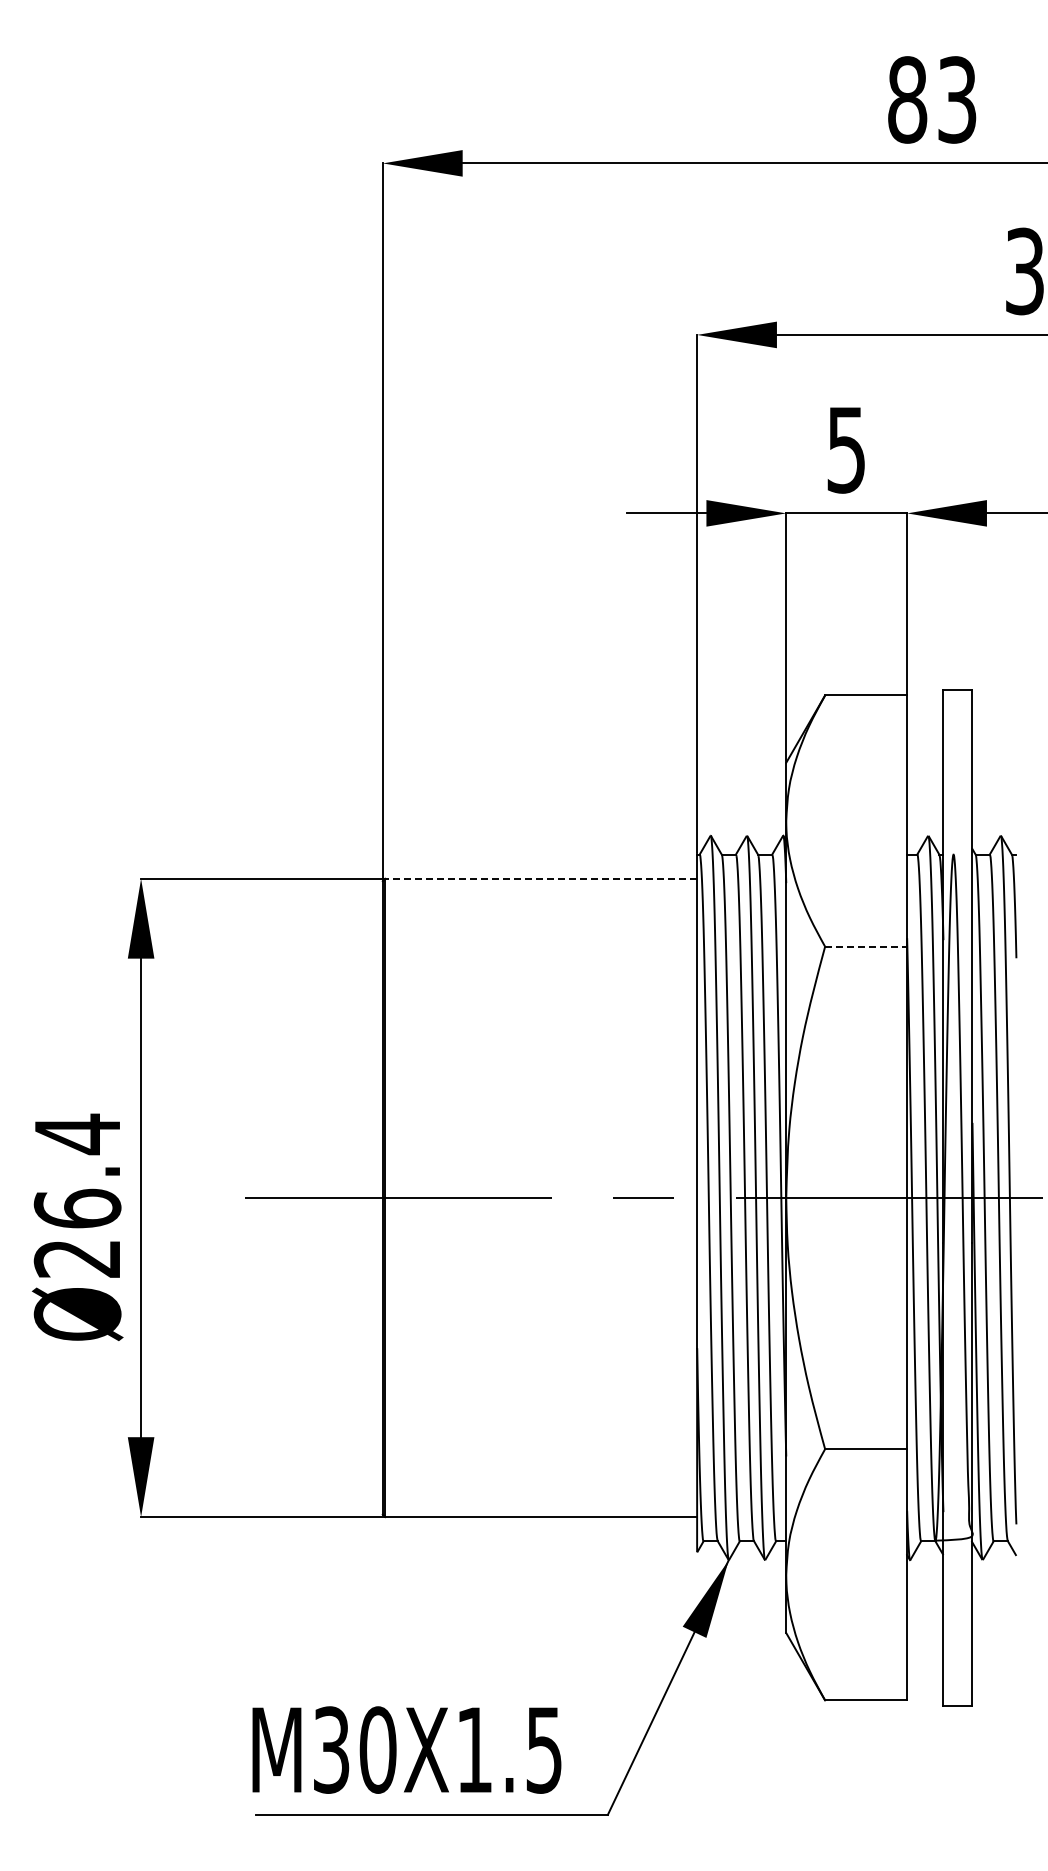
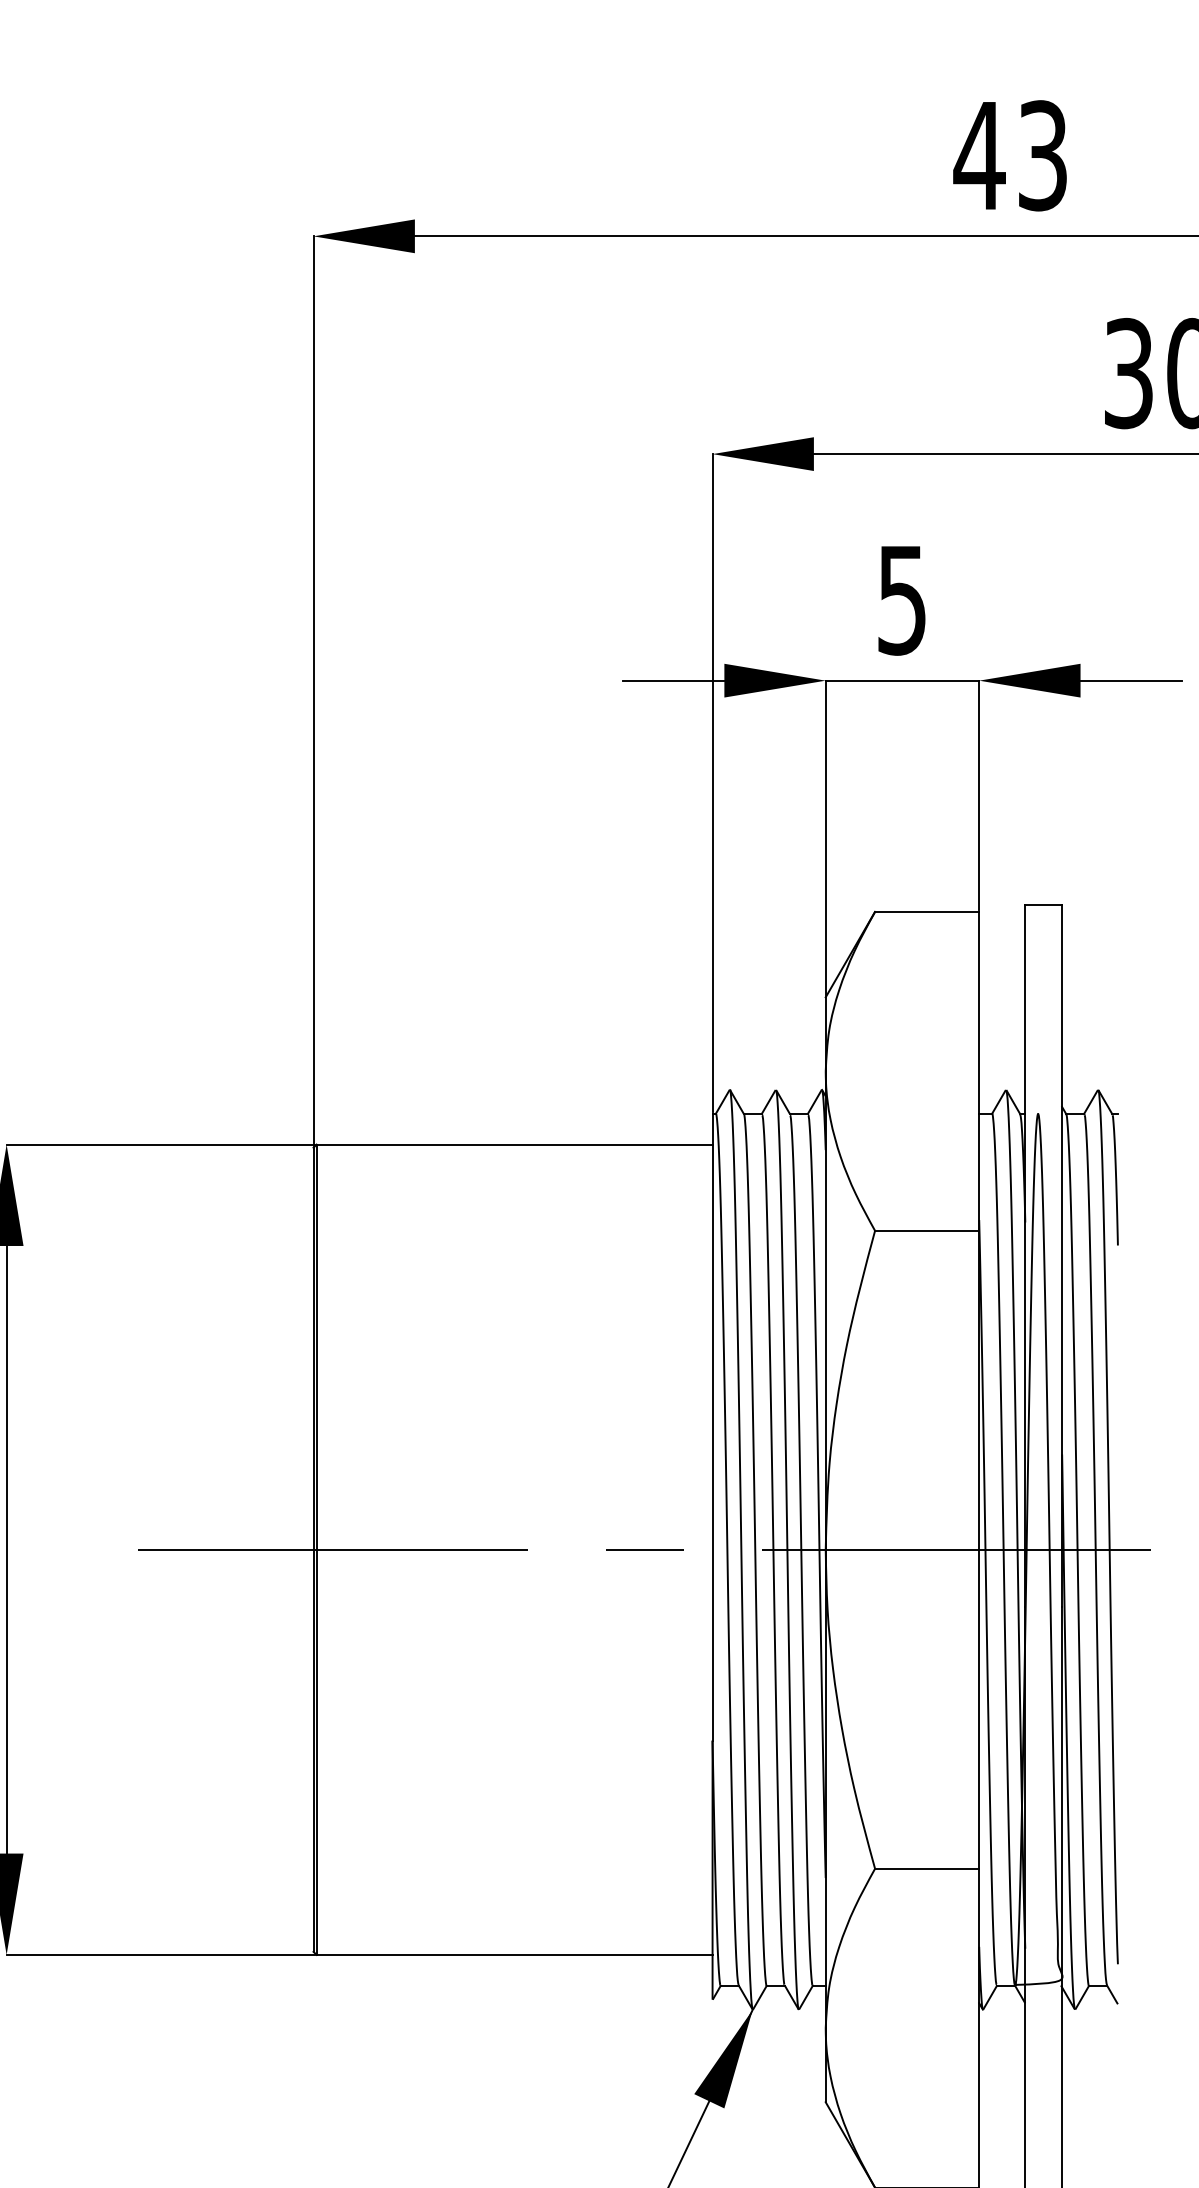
text: (907, 99) -> (979, 155), 83 -> 43
line: (541, 878) -> (514, 1144), dashed -> solid
line: (866, 946) -> (927, 1230), dashed -> solid

